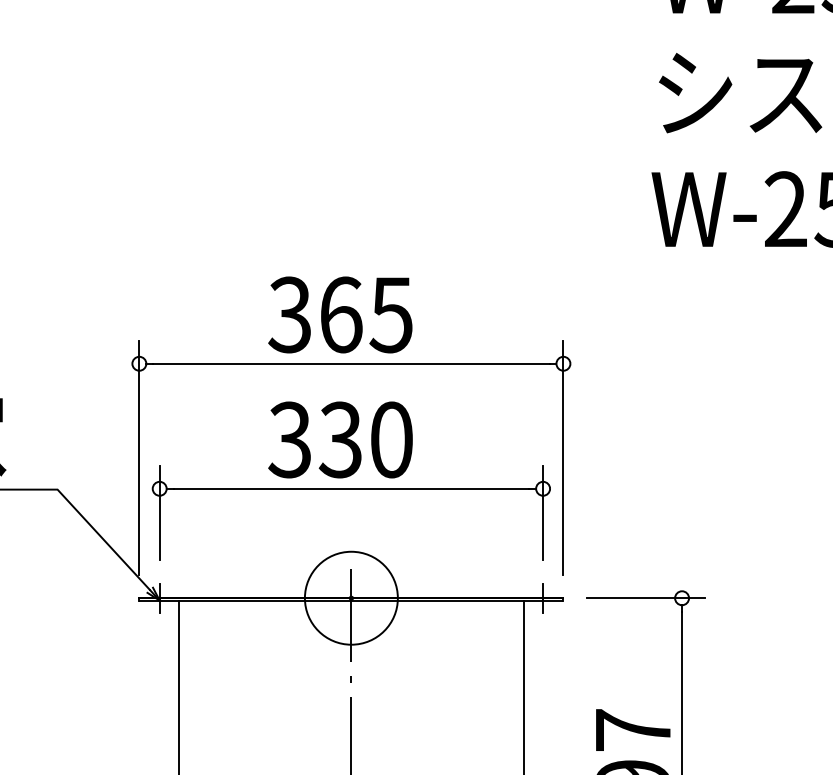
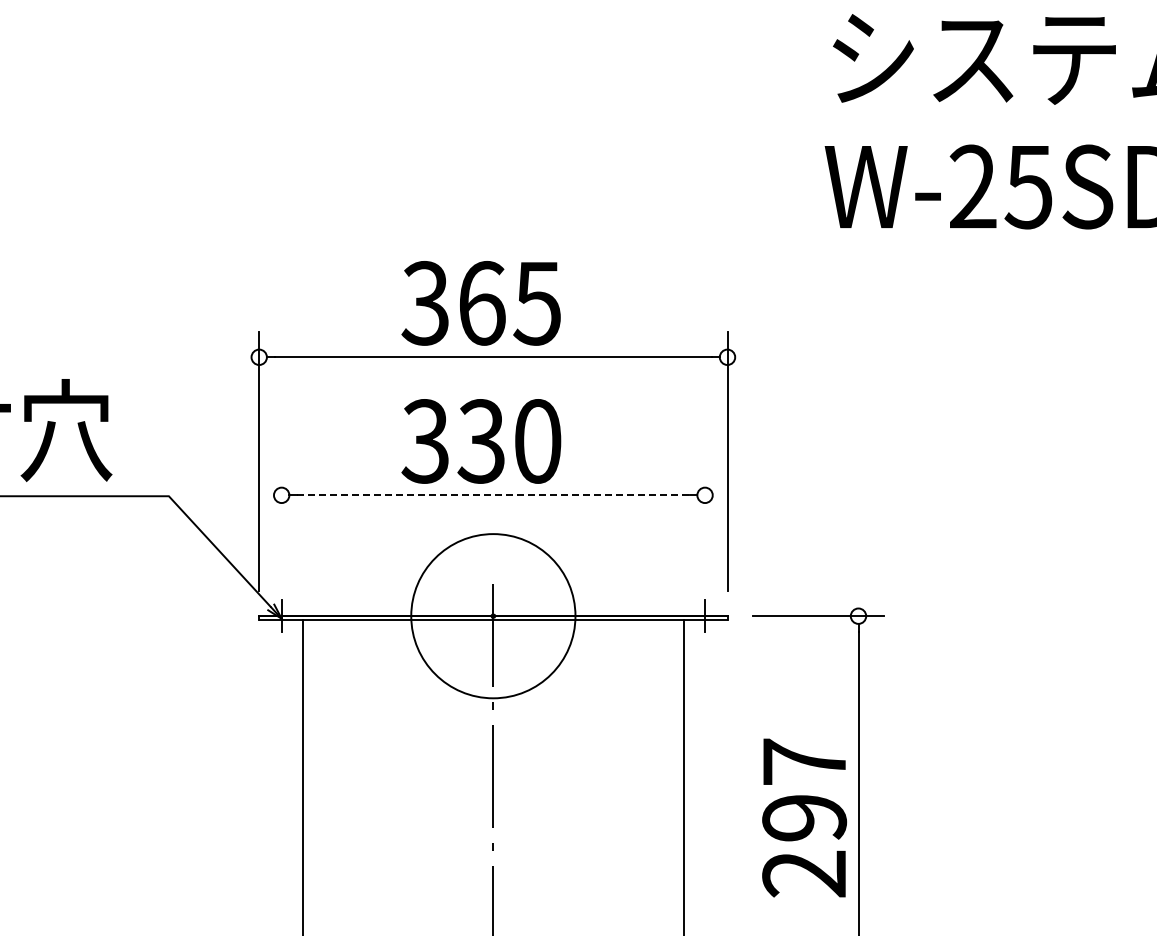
line: (351, 488) -> (493, 495), solid -> dashed
line: (159, 512) -> (281, 521), removed
line: (543, 512) -> (705, 521), removed
circle: (351, 597) -> (493, 615), size x1.6

